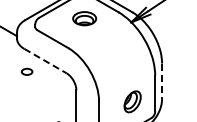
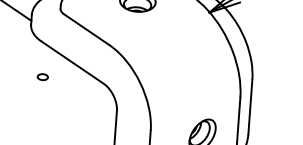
line: (45, 61) -> (72, 63), dashed -> solid
part: (26, 71) -> (42, 76), size x0.62
line: (162, 81) -> (250, 107), dashed -> solid

